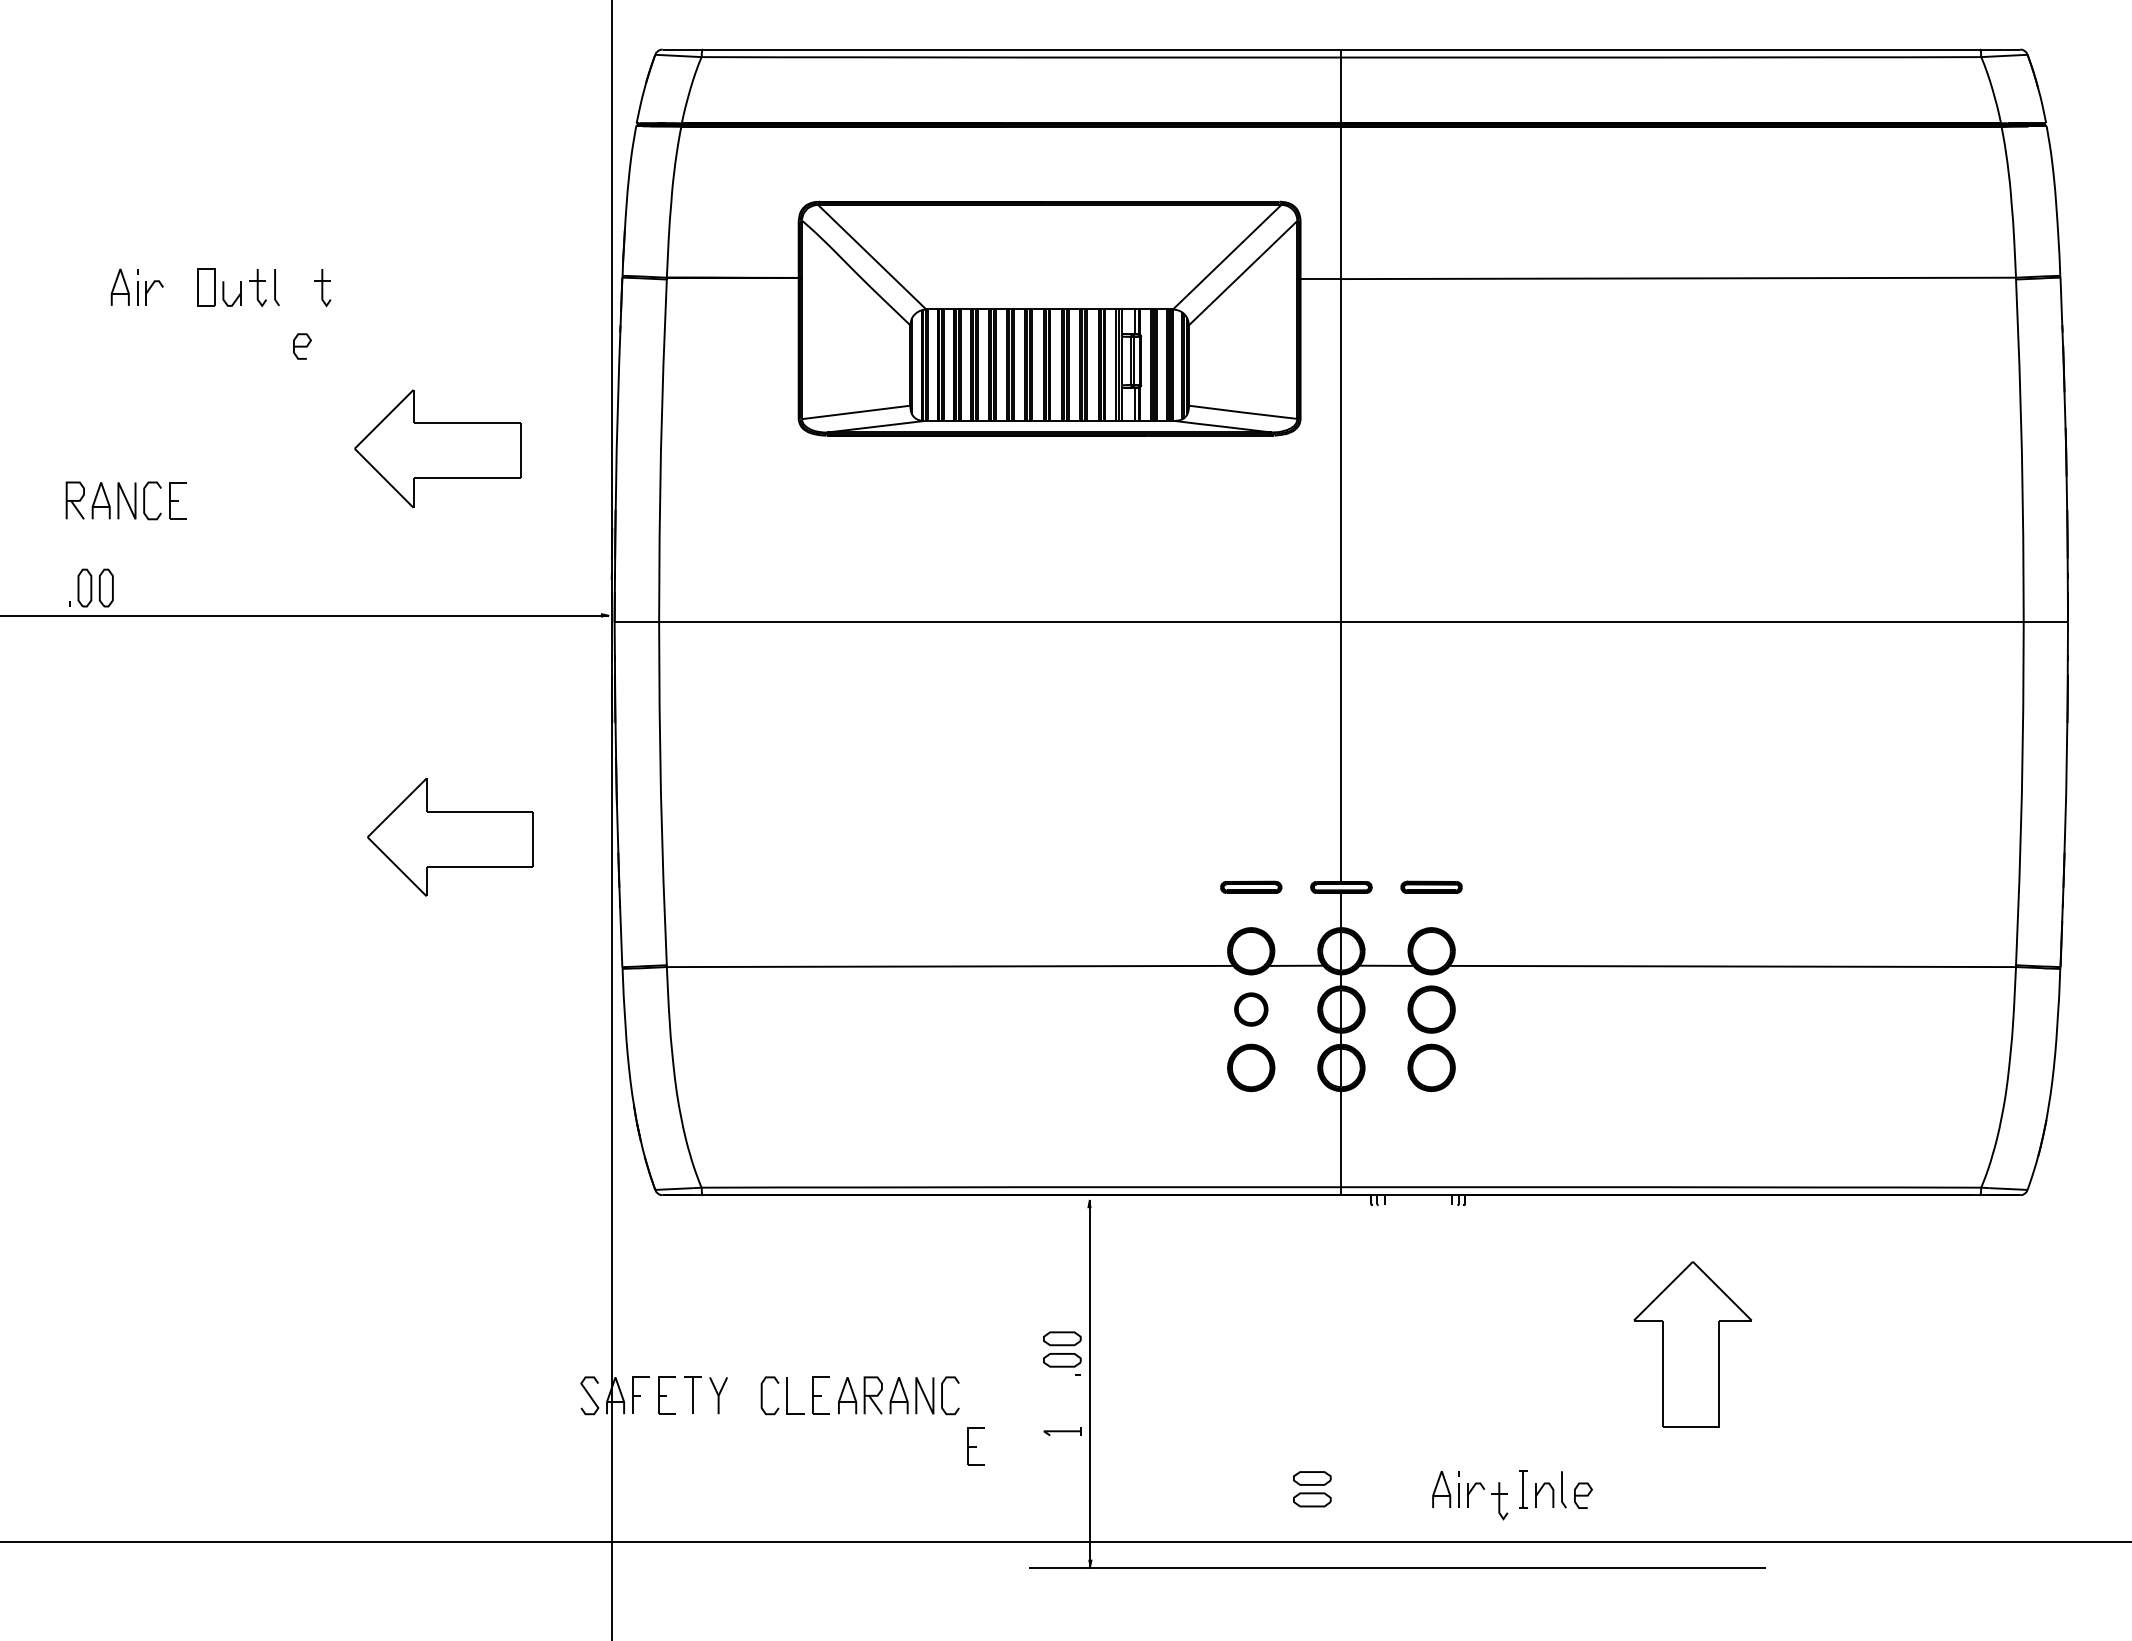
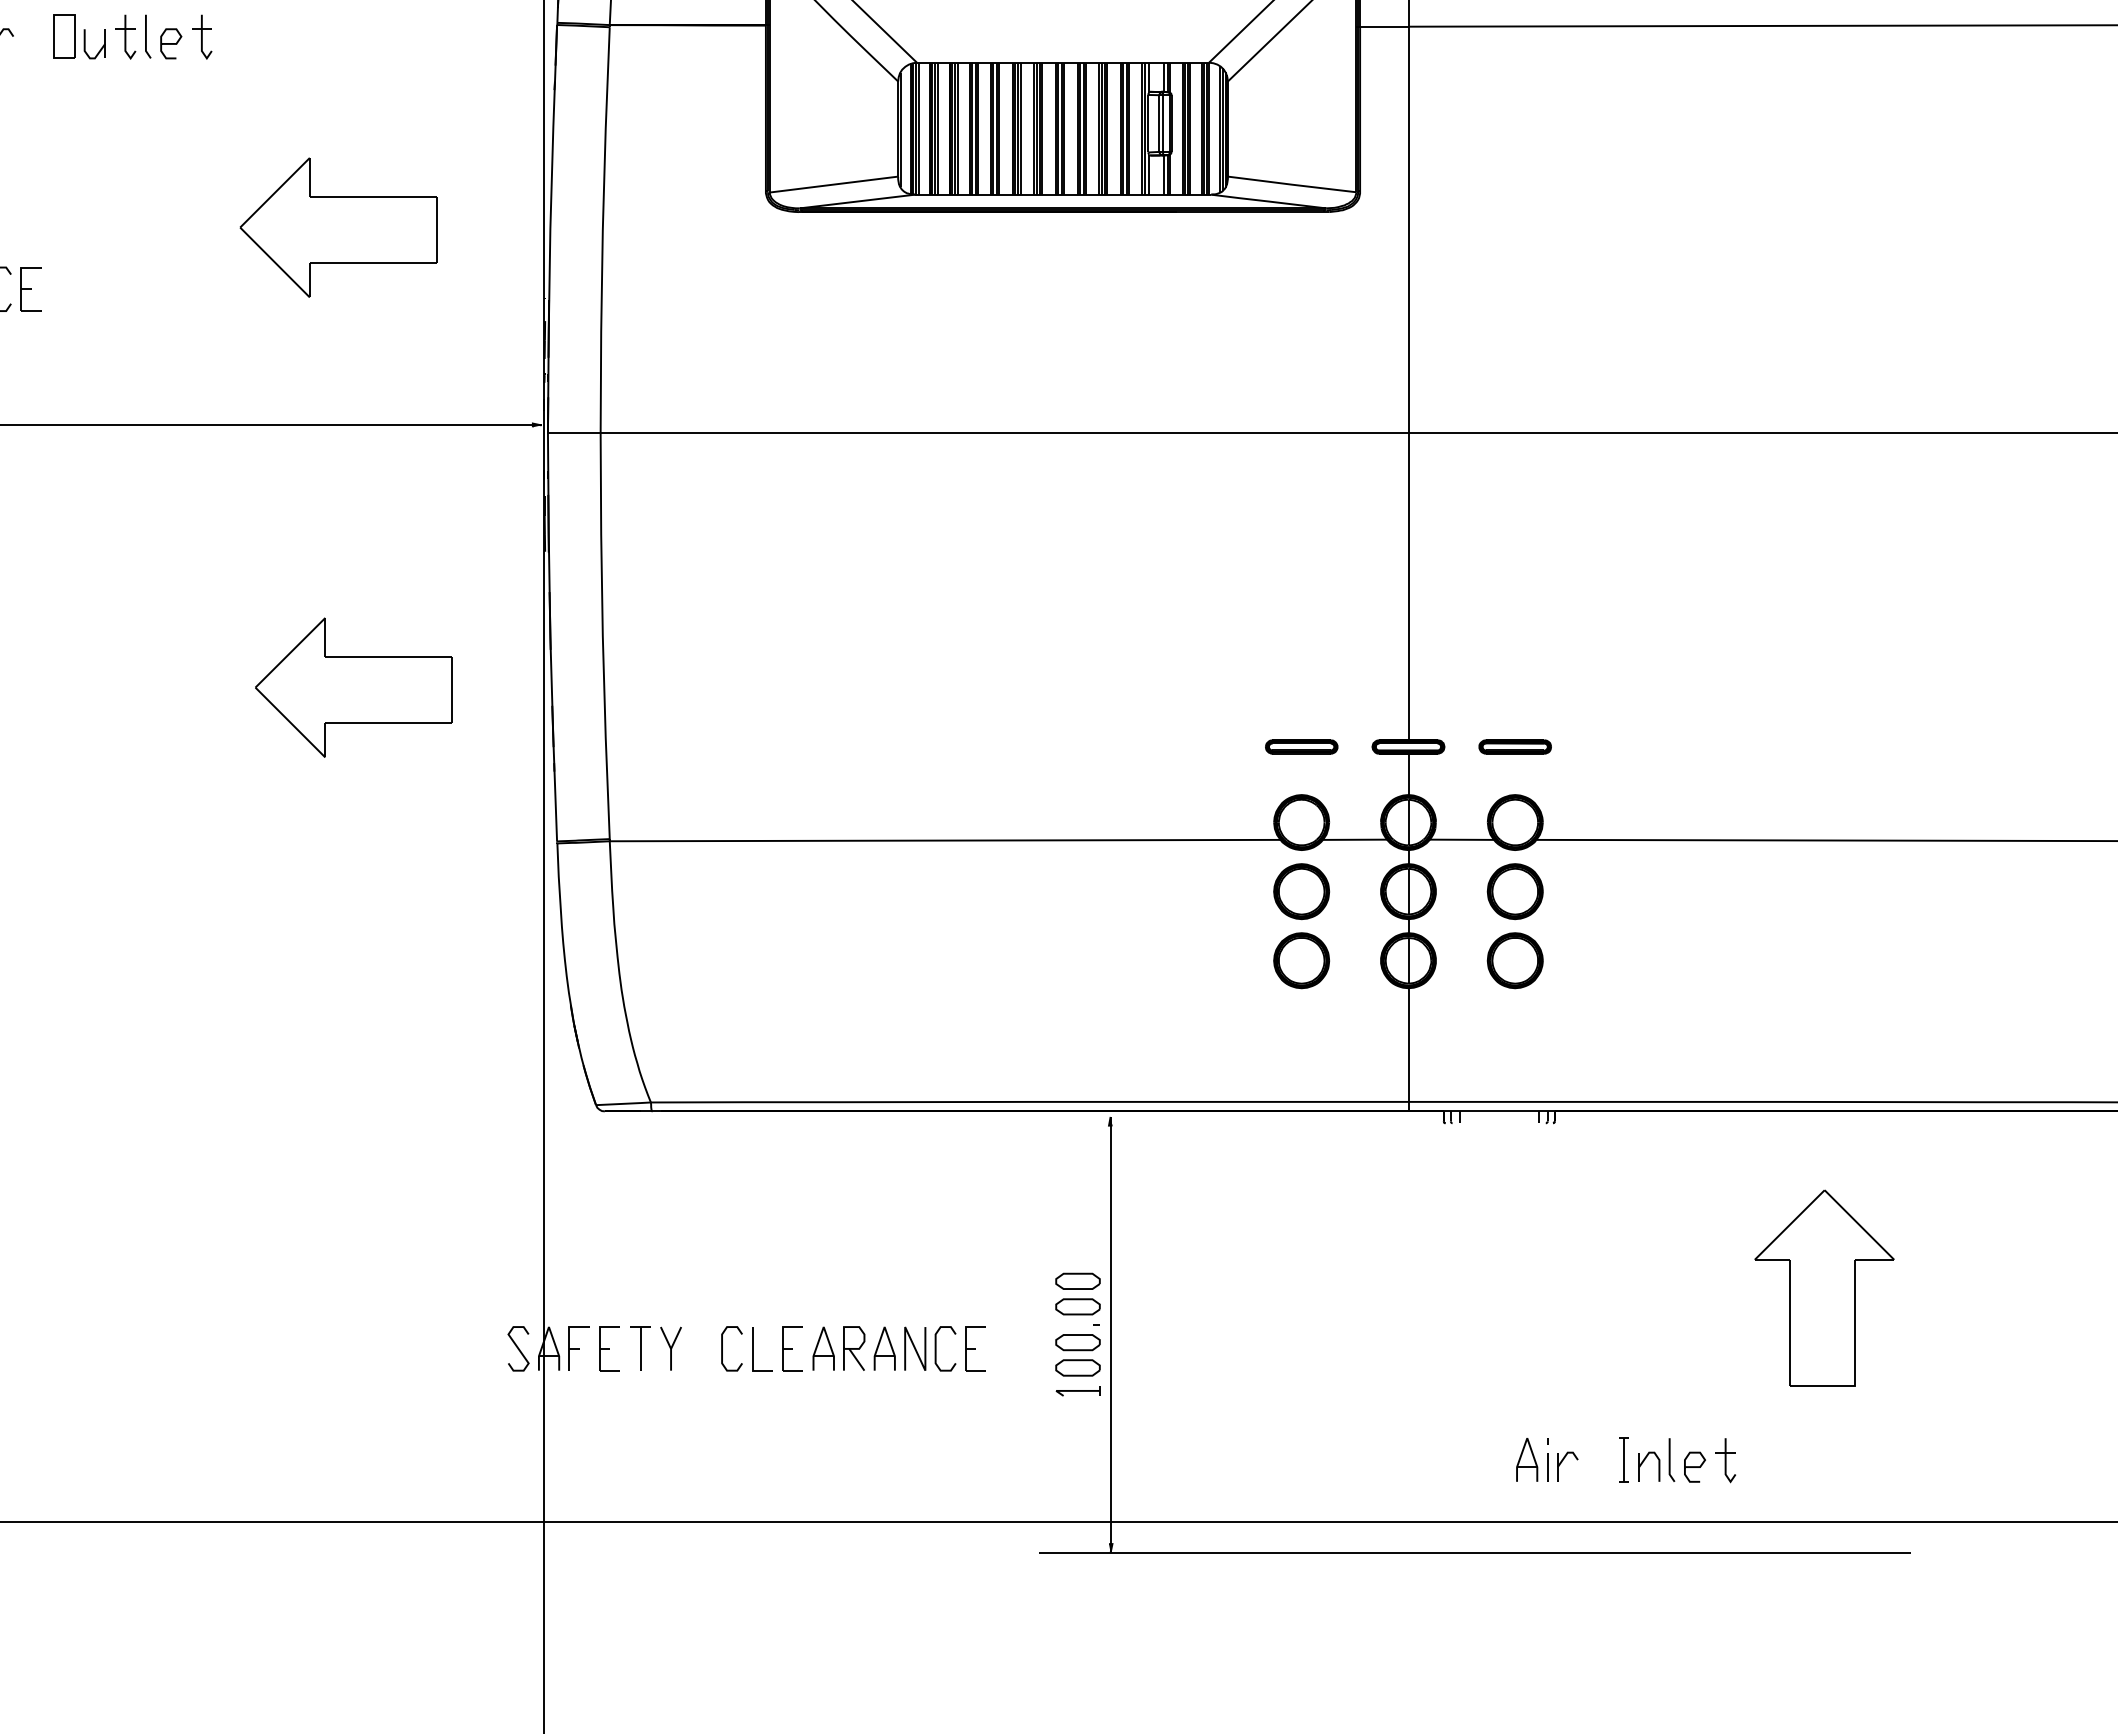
curve: (302, 346) -> (171, 43), moved
part: (1251, 1009) -> (1302, 891), size x1.43
part: (975, 1446) -> (975, 1348), moved
part: (1312, 1489) -> (1078, 1355), moved
part: (1499, 1501) -> (1725, 1461), moved

